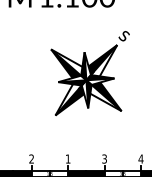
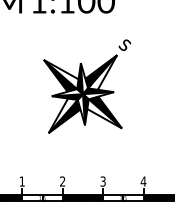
text: (31, 158) -> (21, 181), 2 -> 1
text: (67, 158) -> (62, 181), 1 -> 2

